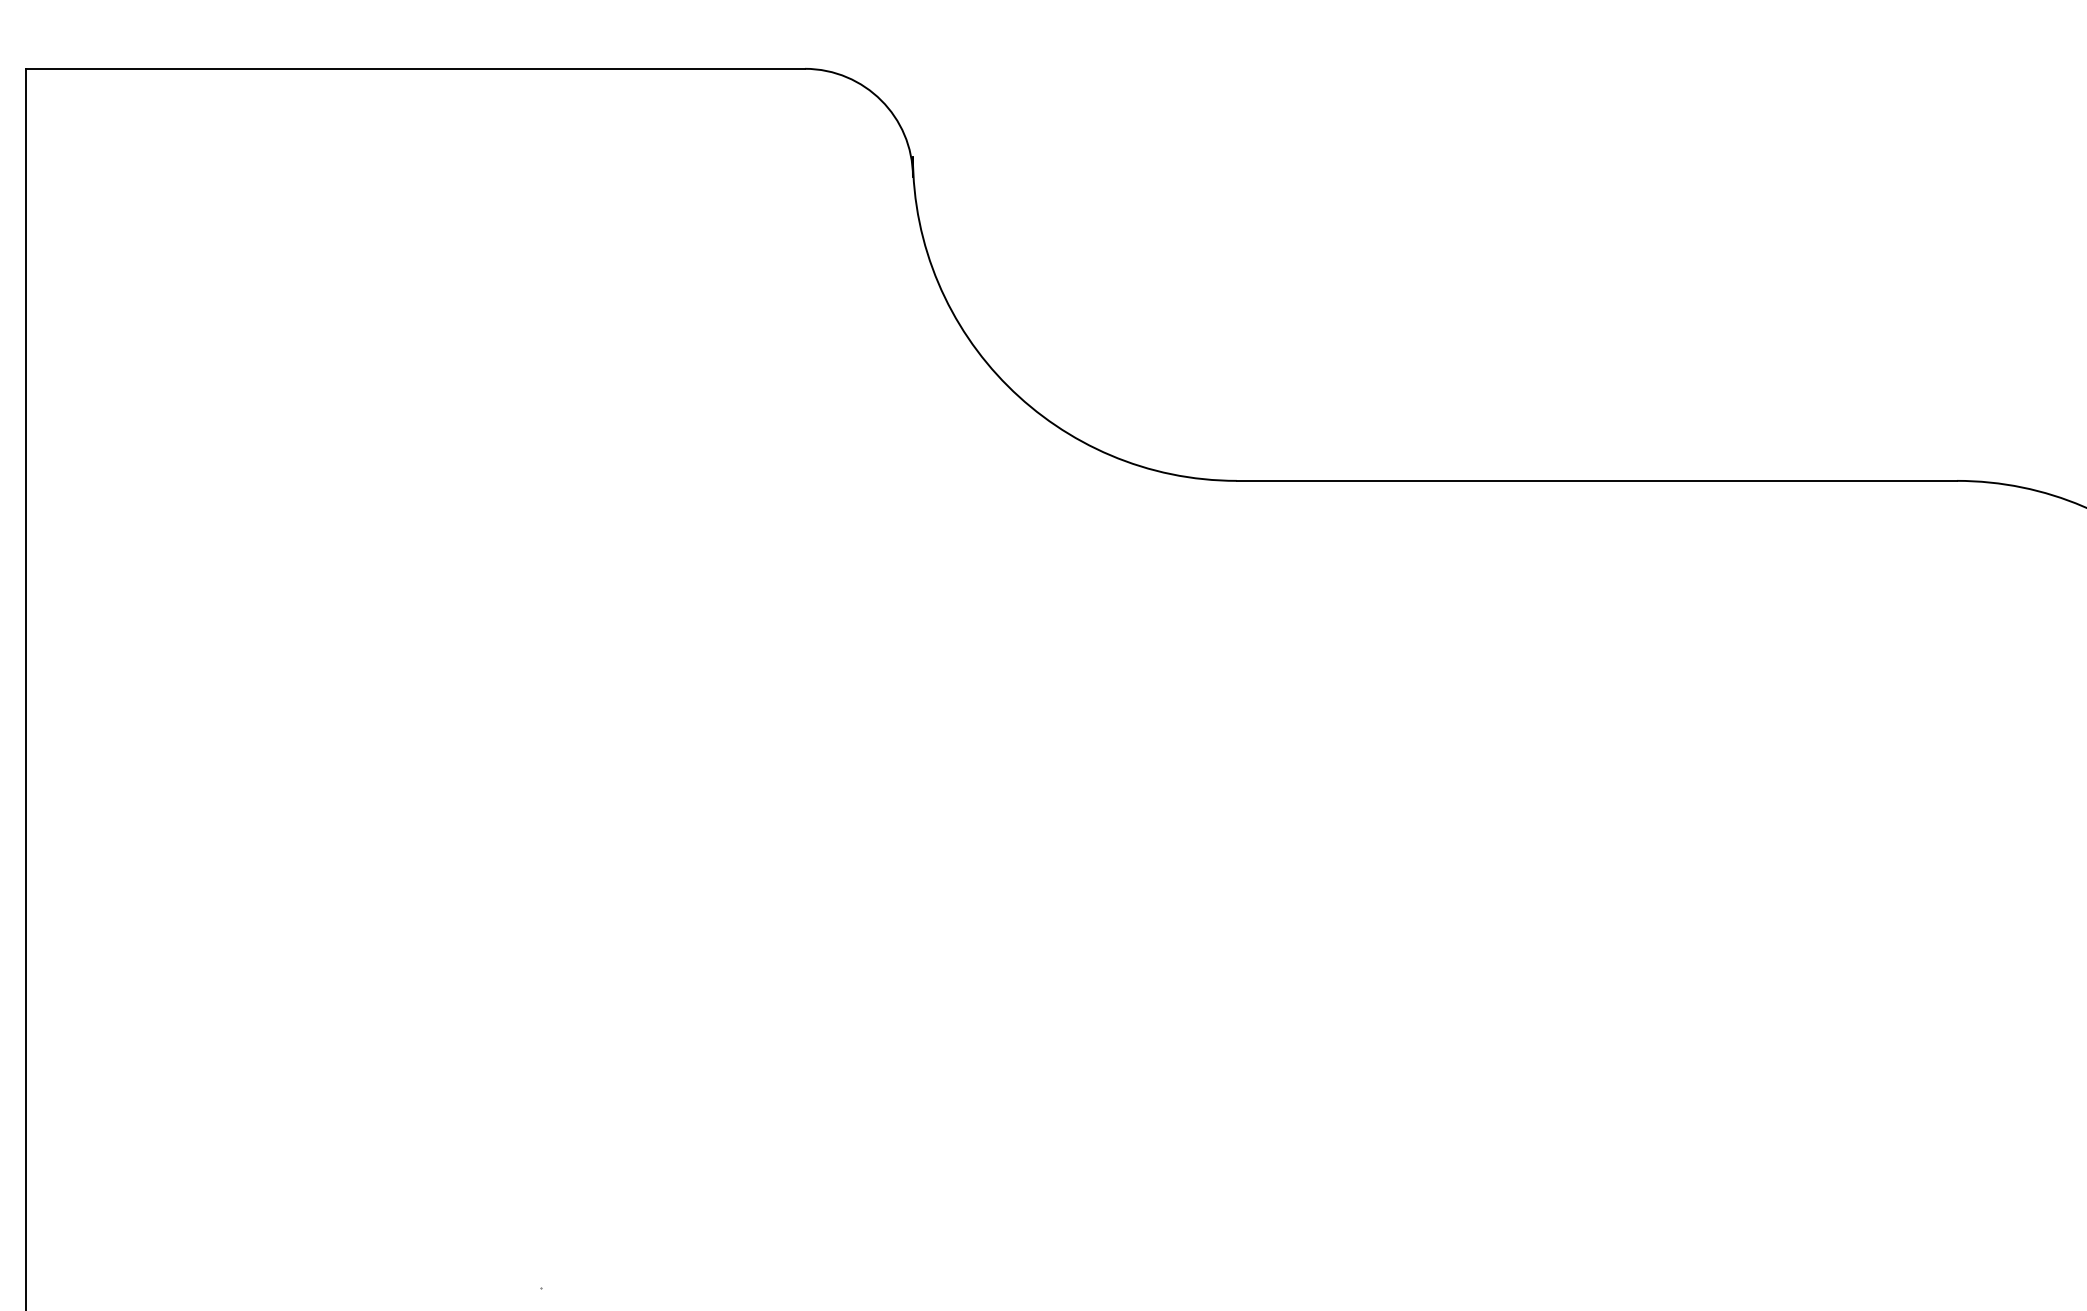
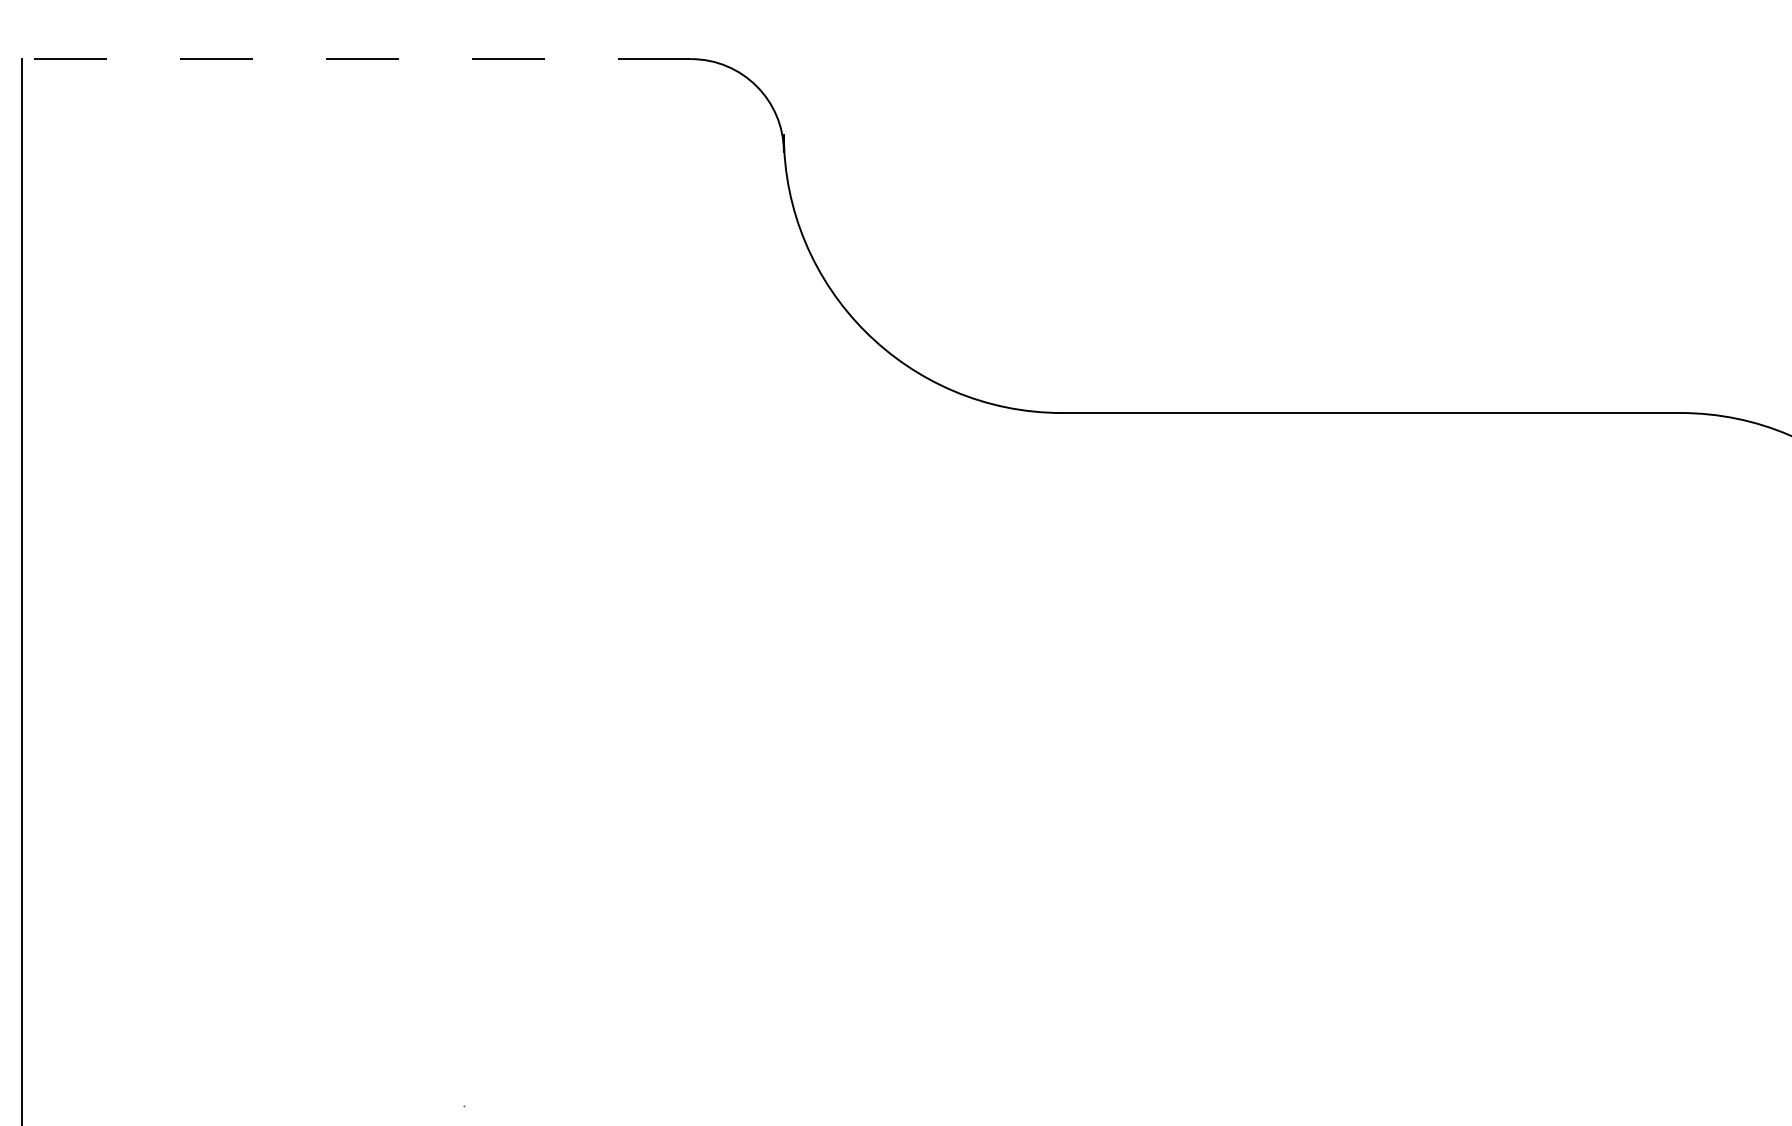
line: (415, 68) -> (356, 58), solid -> dashed

